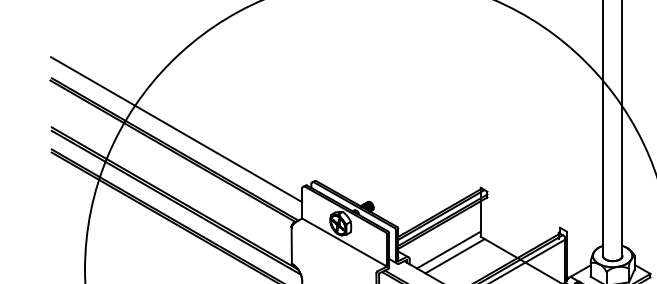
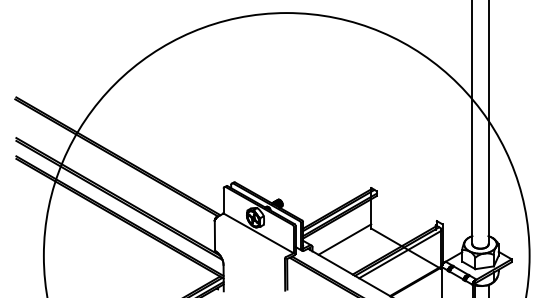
line: (176, 129) -> (119, 139), removed
line: (454, 256) -> (349, 244), removed

